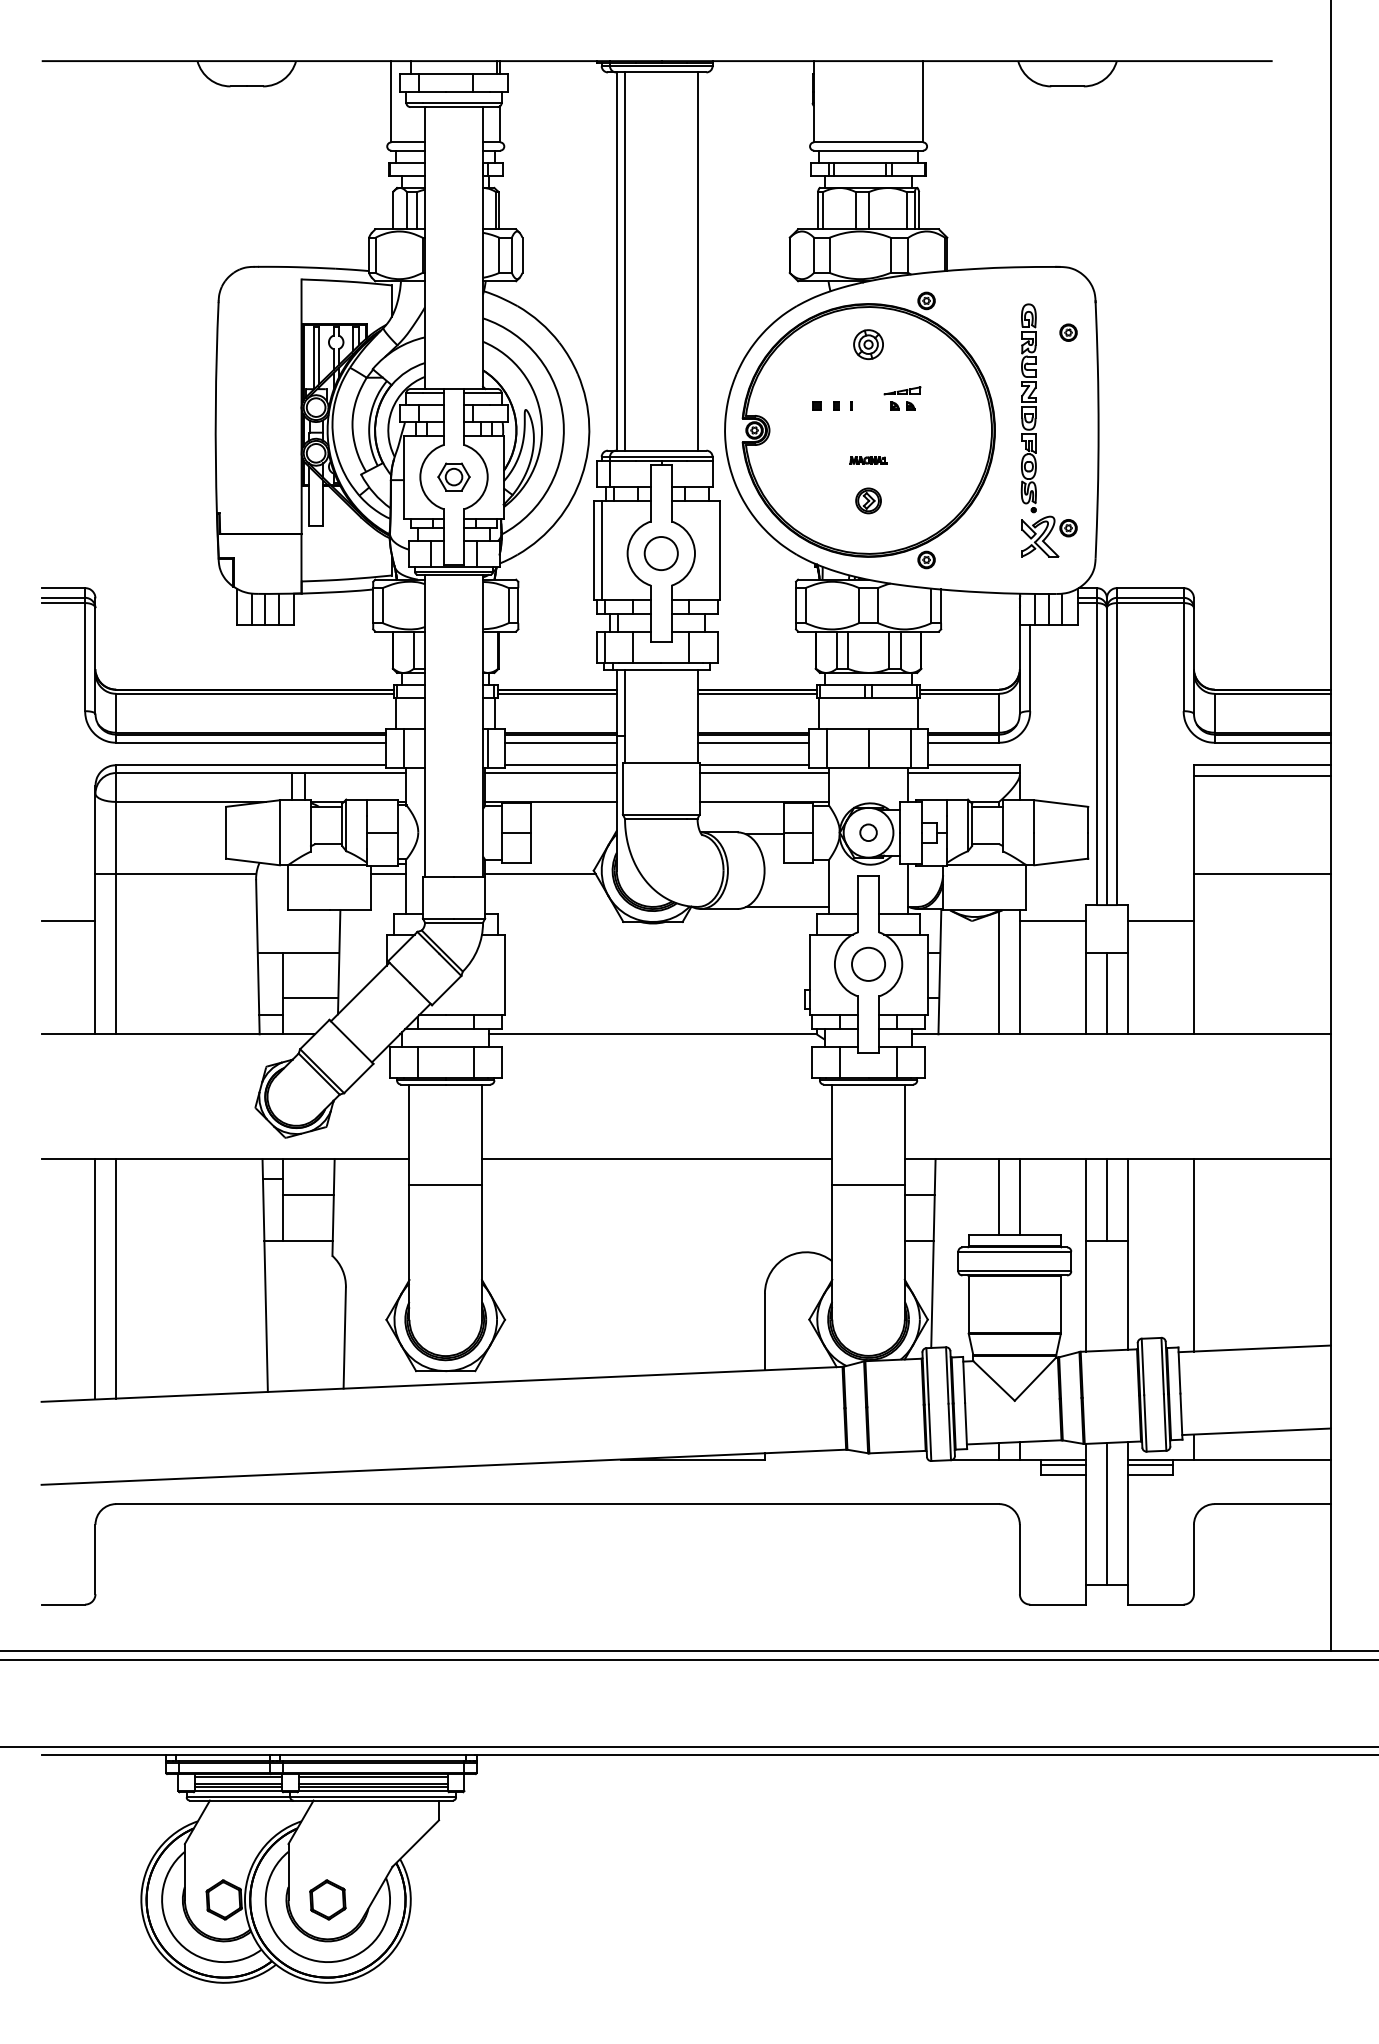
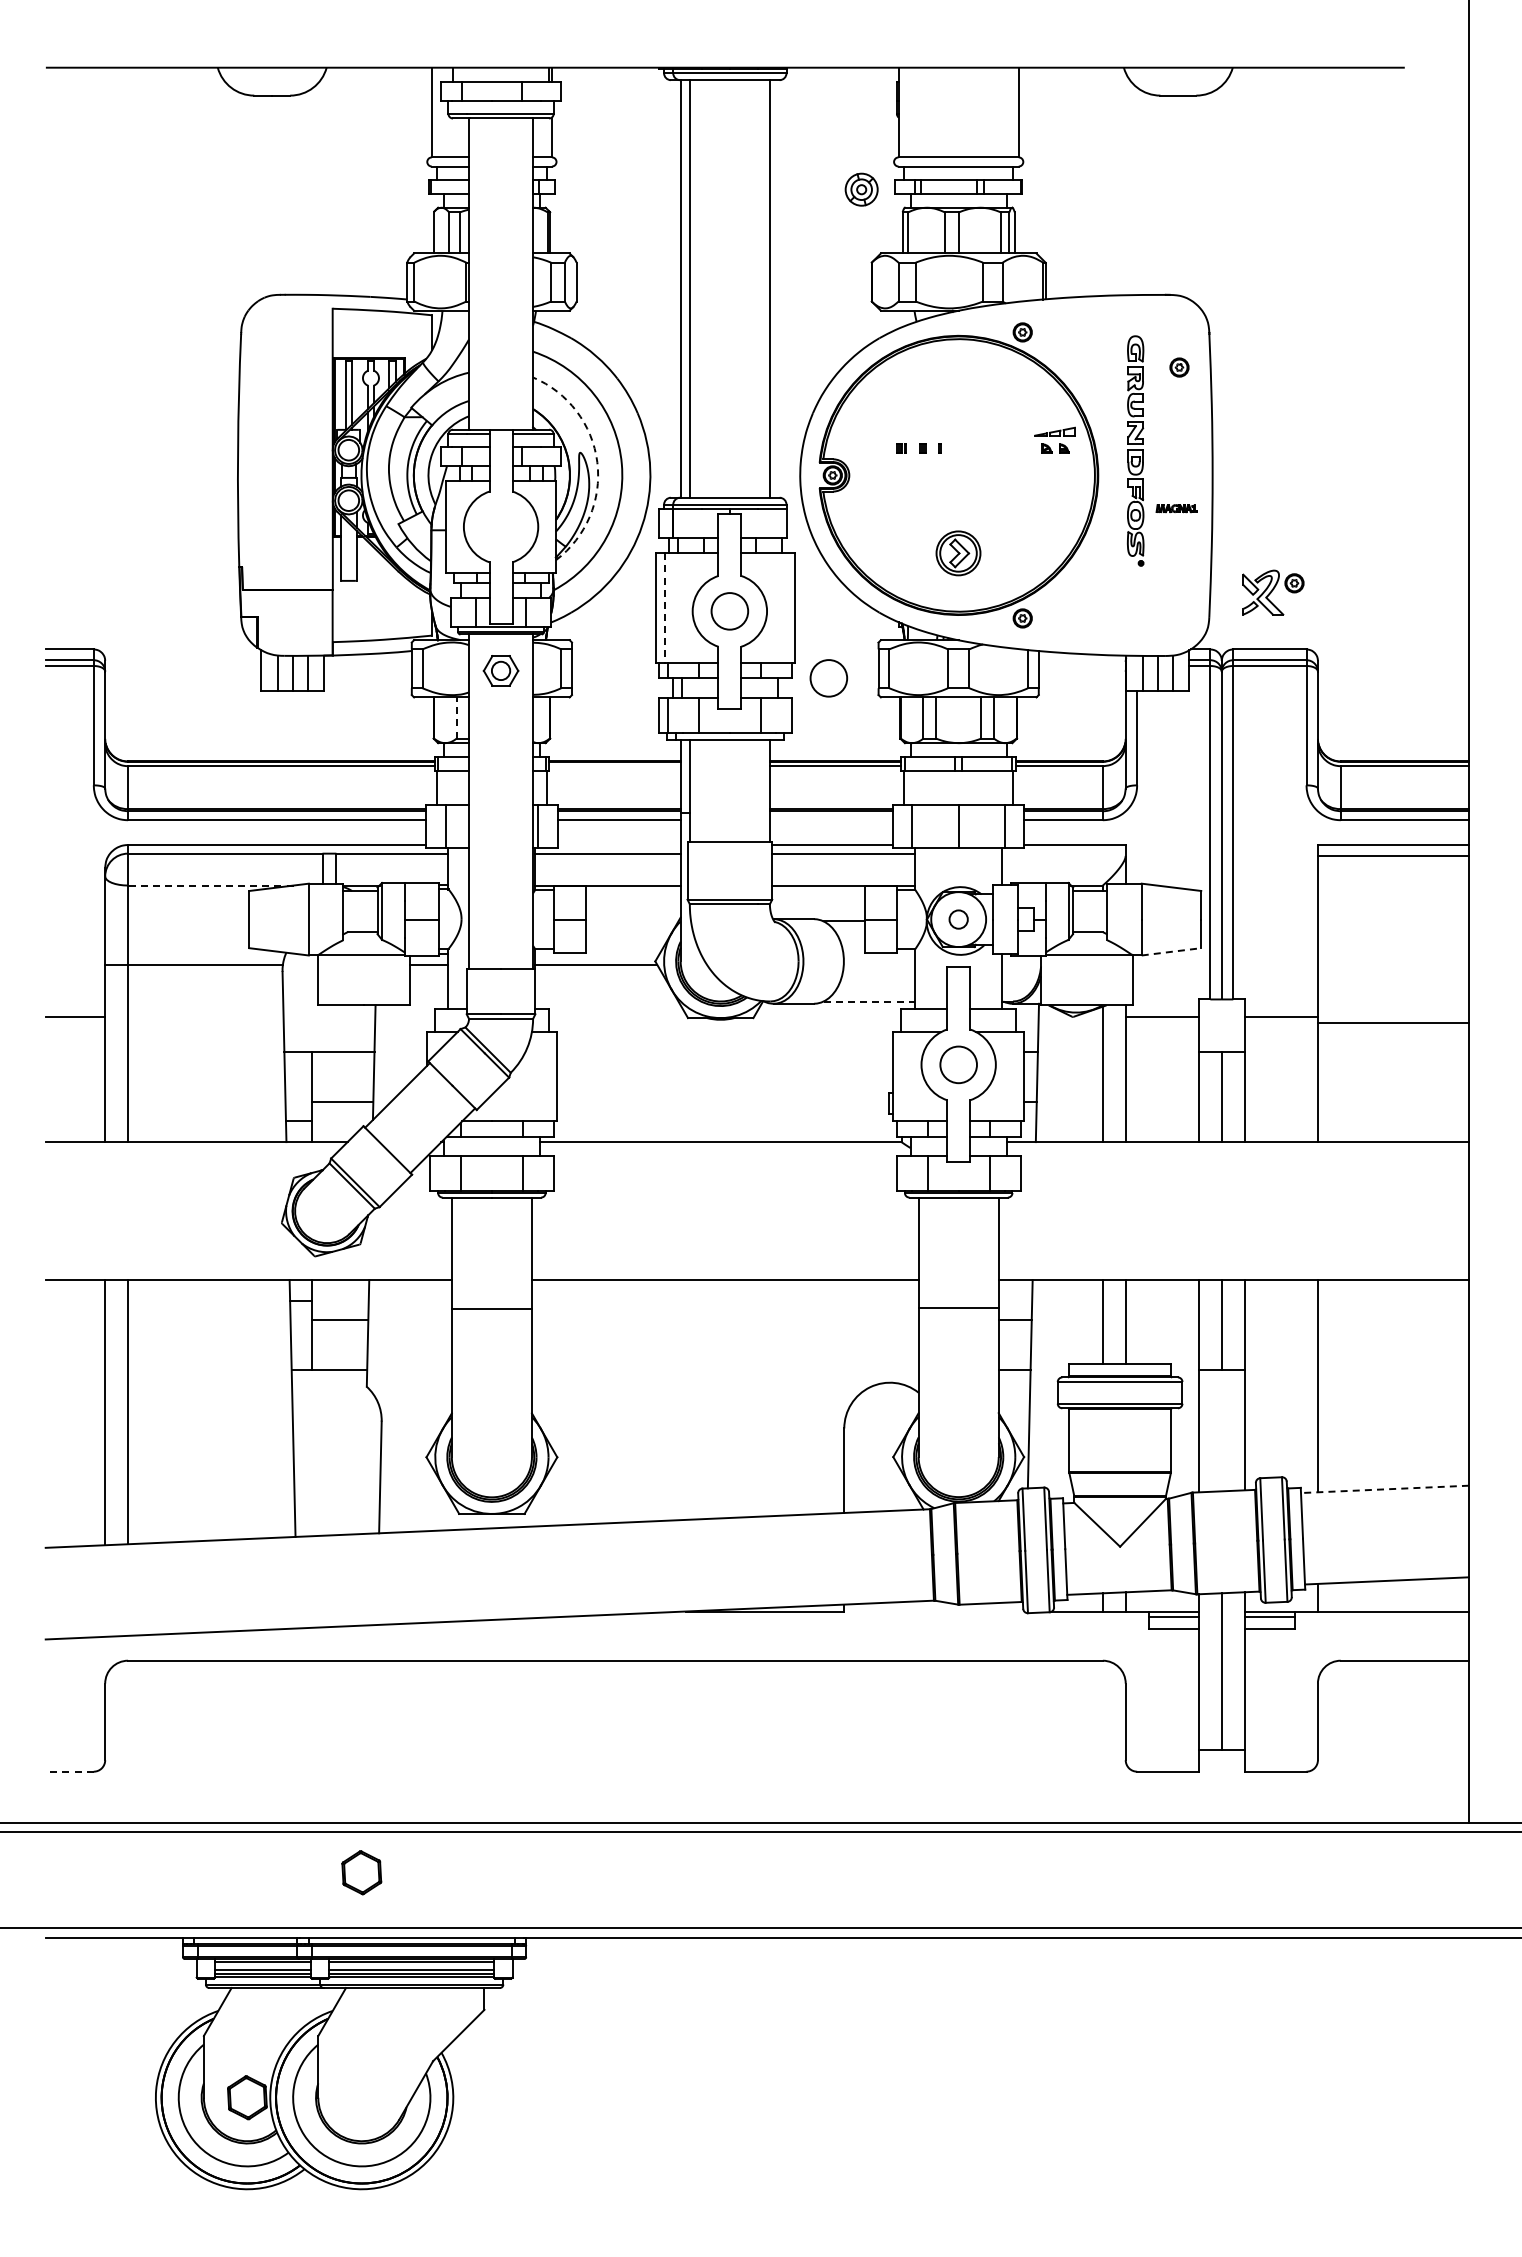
part: (868, 344) -> (861, 189), moved
part: (901, 397) -> (1054, 439), moved
arc: (541, 418) -> (597, 462), solid -> dashed
part: (868, 460) -> (1176, 508), moved
part: (453, 476) -> (500, 670), moved
part: (868, 500) -> (958, 552), size x1.6
part: (1049, 536) -> (1273, 592), moved
line: (602, 550) -> (664, 608), solid -> dashed
circle: (750, 614) -> (828, 678), added
line: (413, 650) -> (456, 718), solid -> dashed
line: (556, 694) -> (614, 766), removed
line: (753, 743) -> (831, 820), removed
line: (560, 764) -> (618, 844), removed
line: (963, 772) -> (1063, 853), removed
line: (190, 801) -> (210, 885), solid -> dashed
line: (1061, 861) -> (1171, 951), solid -> dashed
line: (1261, 874) -> (1392, 1023), moved
line: (787, 906) -> (869, 1001), solid -> dashed
line: (1254, 1348) -> (1384, 1489), solid -> dashed
line: (63, 1604) -> (69, 1771), solid -> dashed
part: (327, 1899) -> (361, 1872), moved

